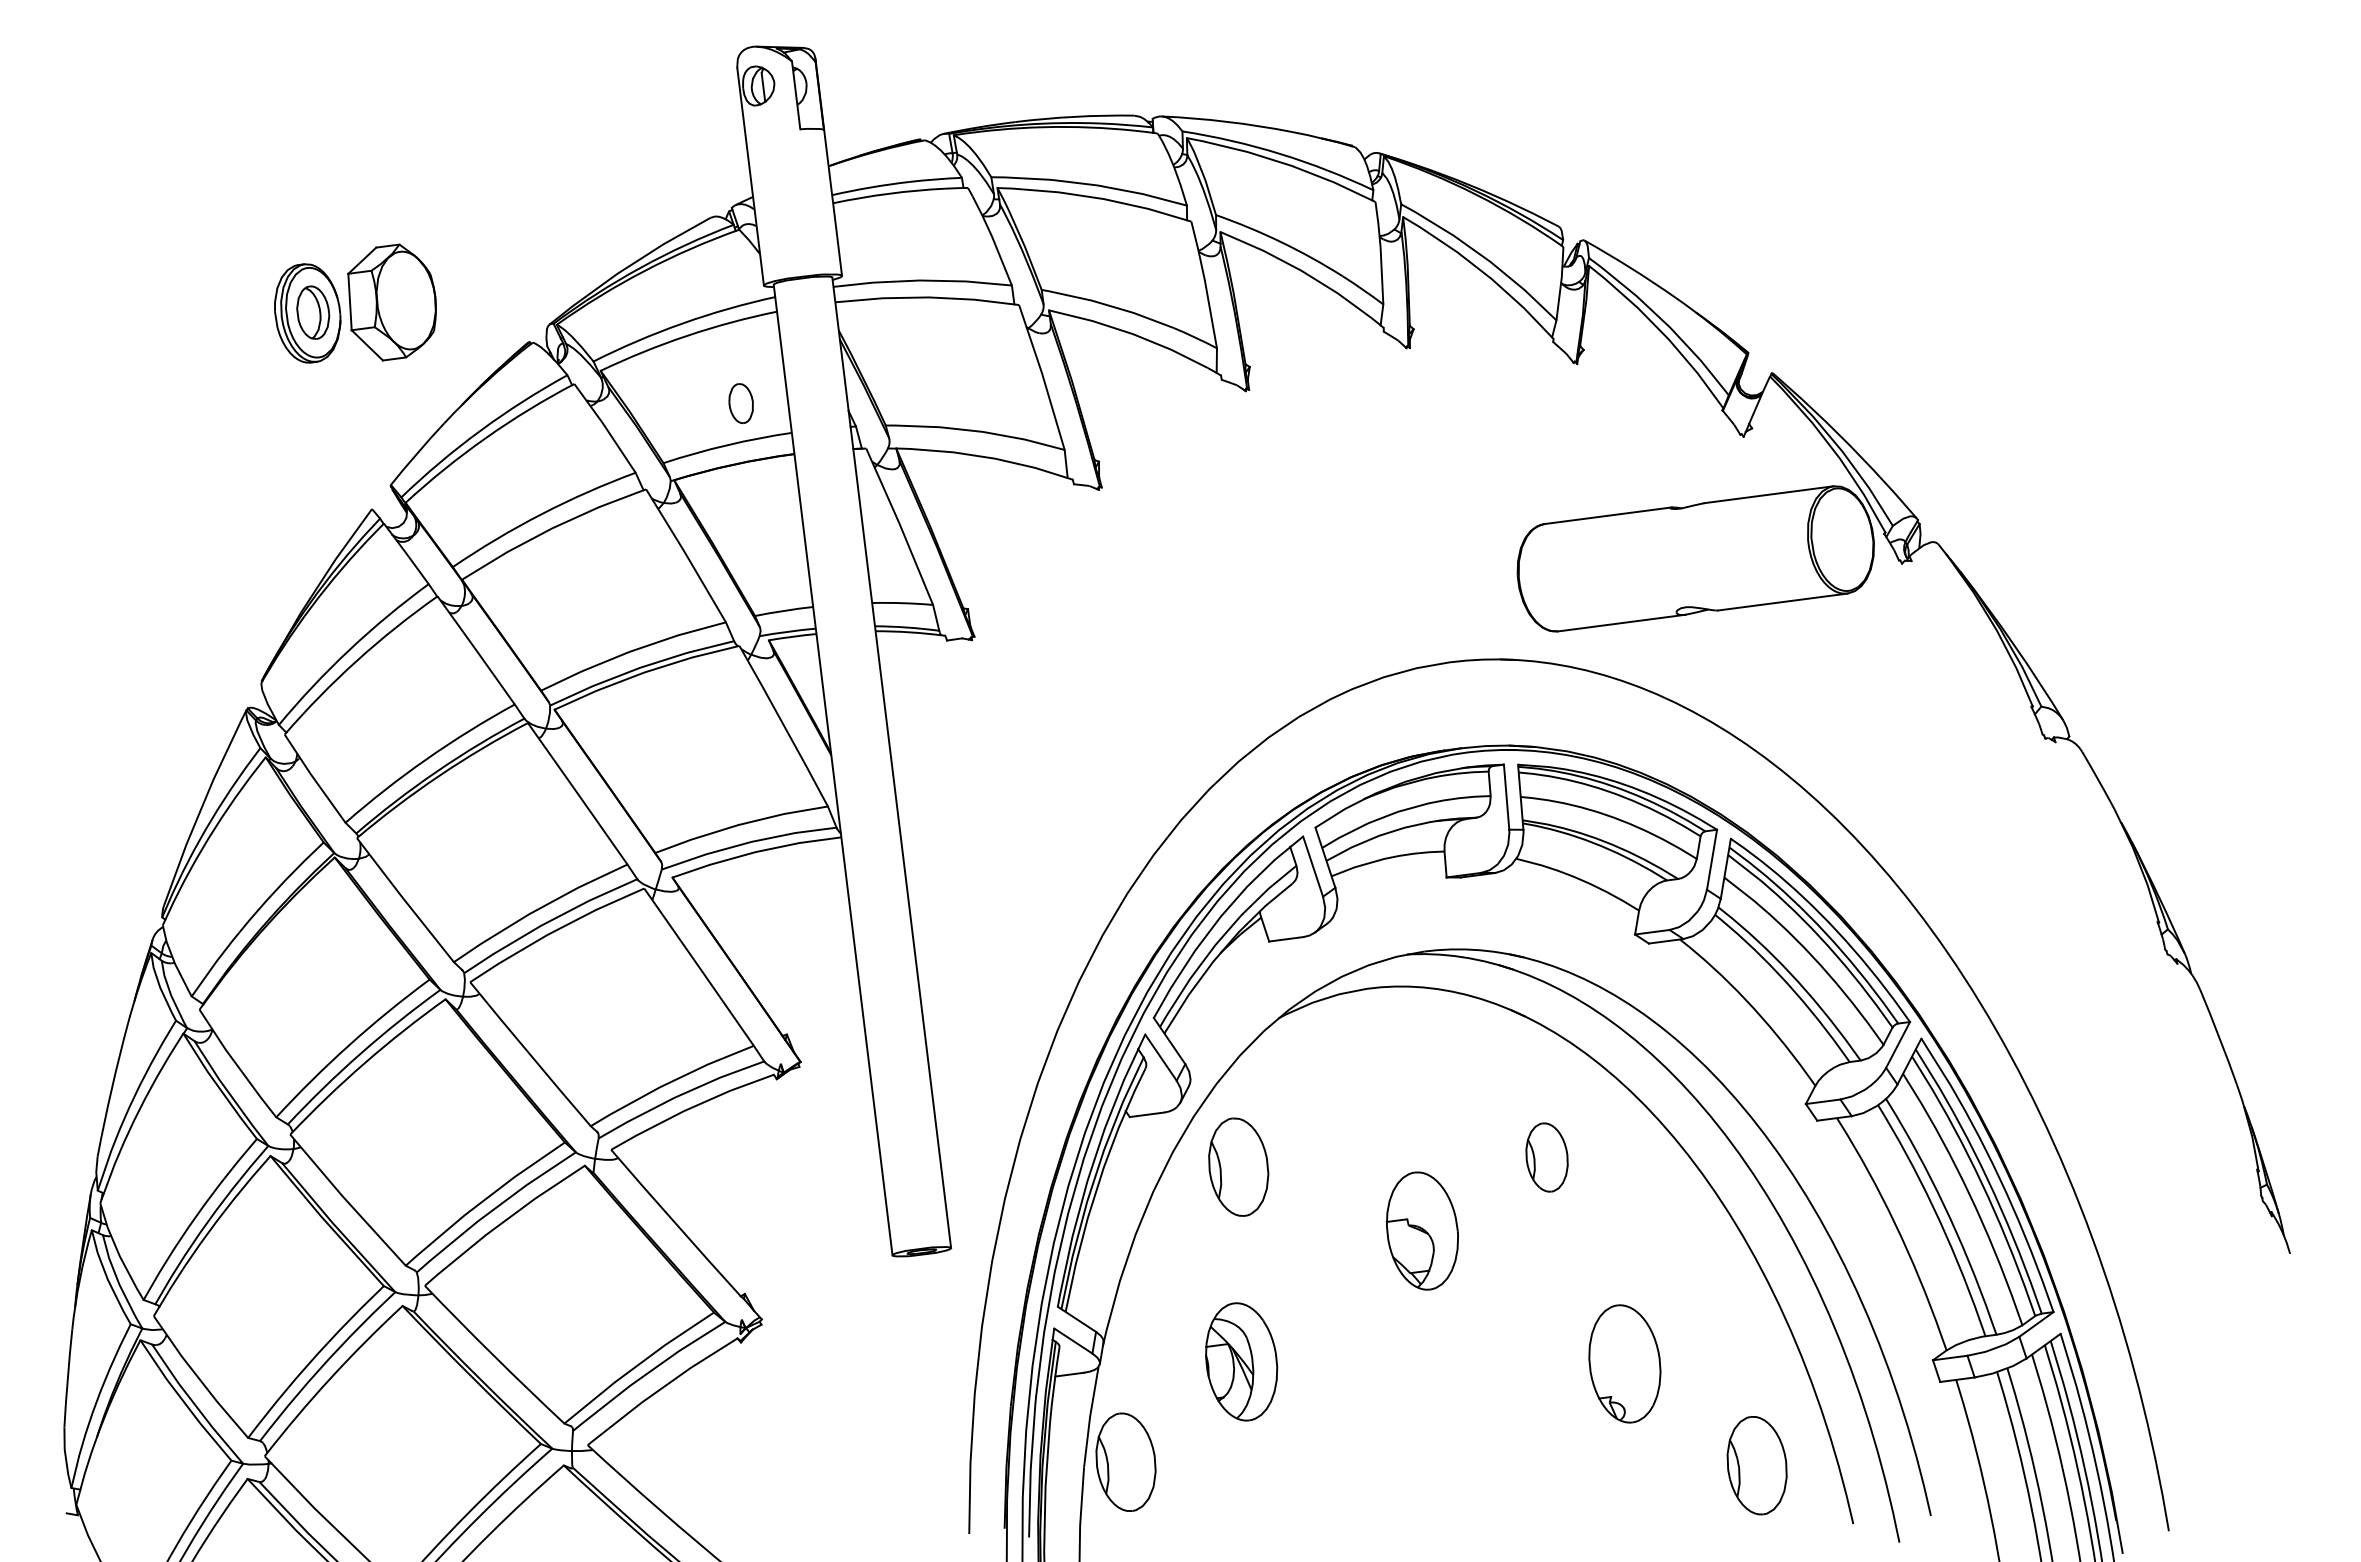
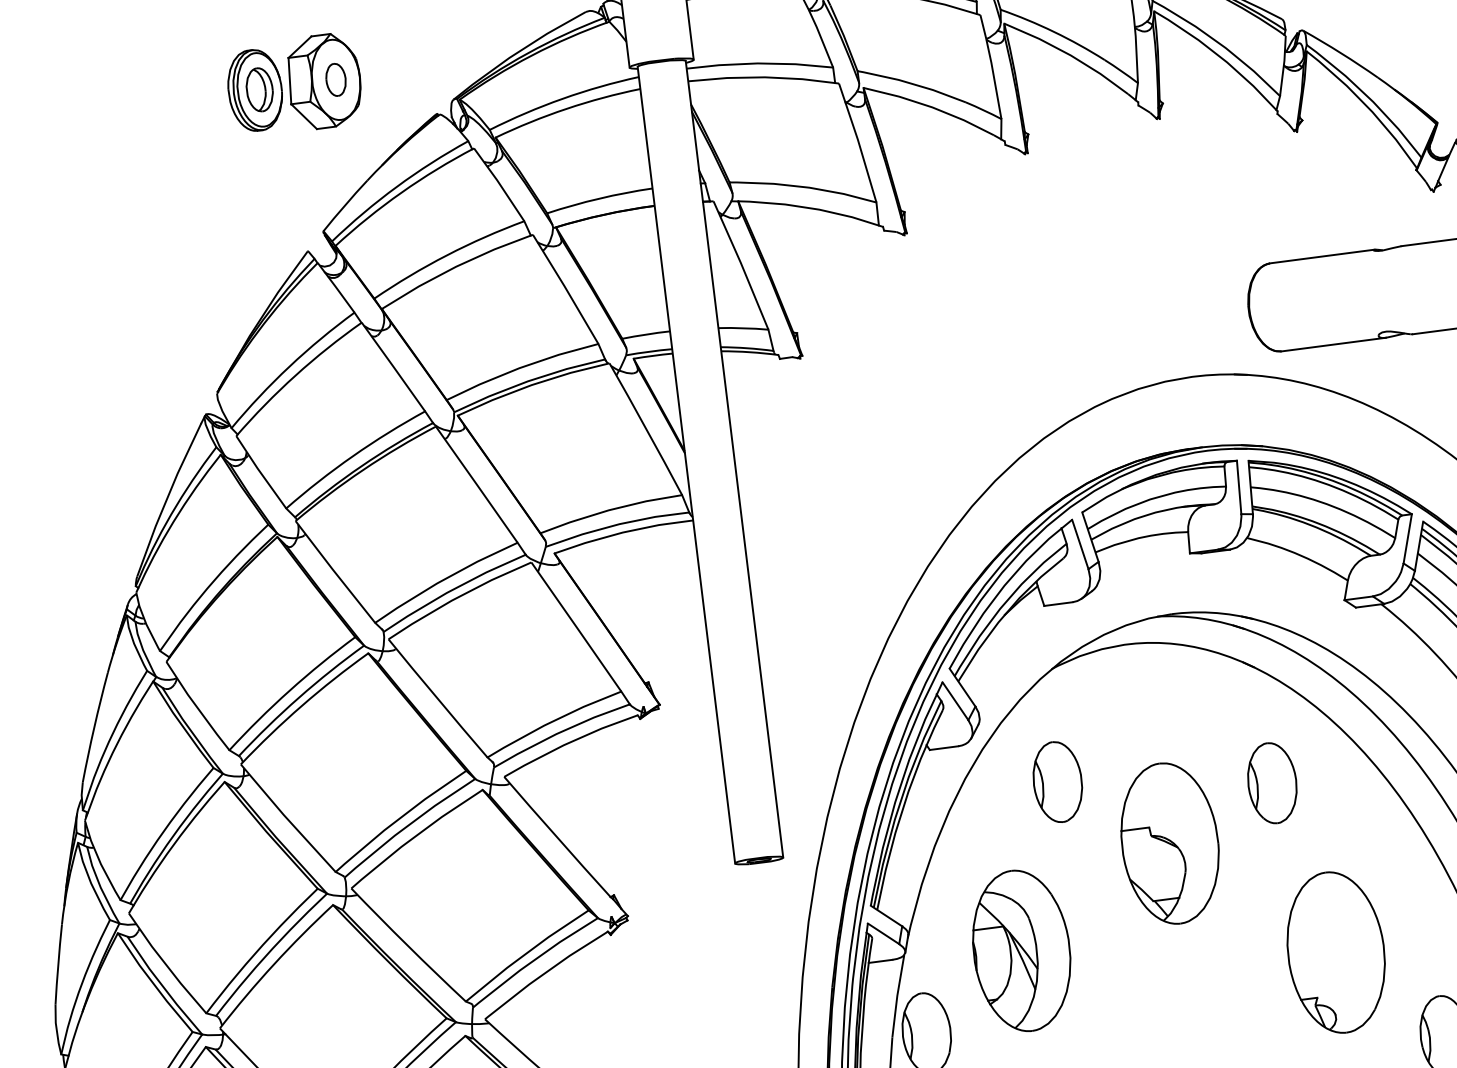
part: (740, 403) -> (335, 79), moved
part: (1546, 1157) -> (1271, 783), size x1.43
part: (1238, 1166) -> (1057, 781), moved
part: (1422, 1230) -> (1170, 843), size x1.67
part: (1241, 1361) -> (1021, 950), size x1.67
part: (1624, 1363) -> (1335, 952), size x1.67

